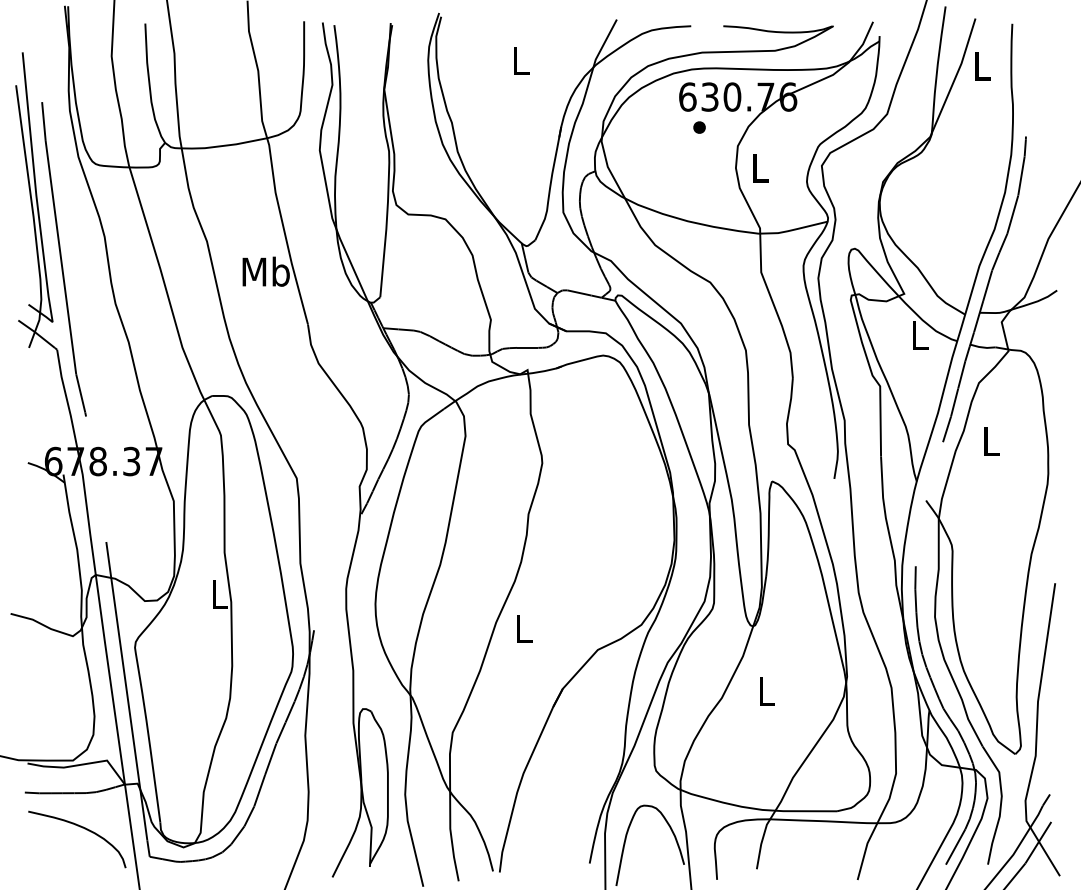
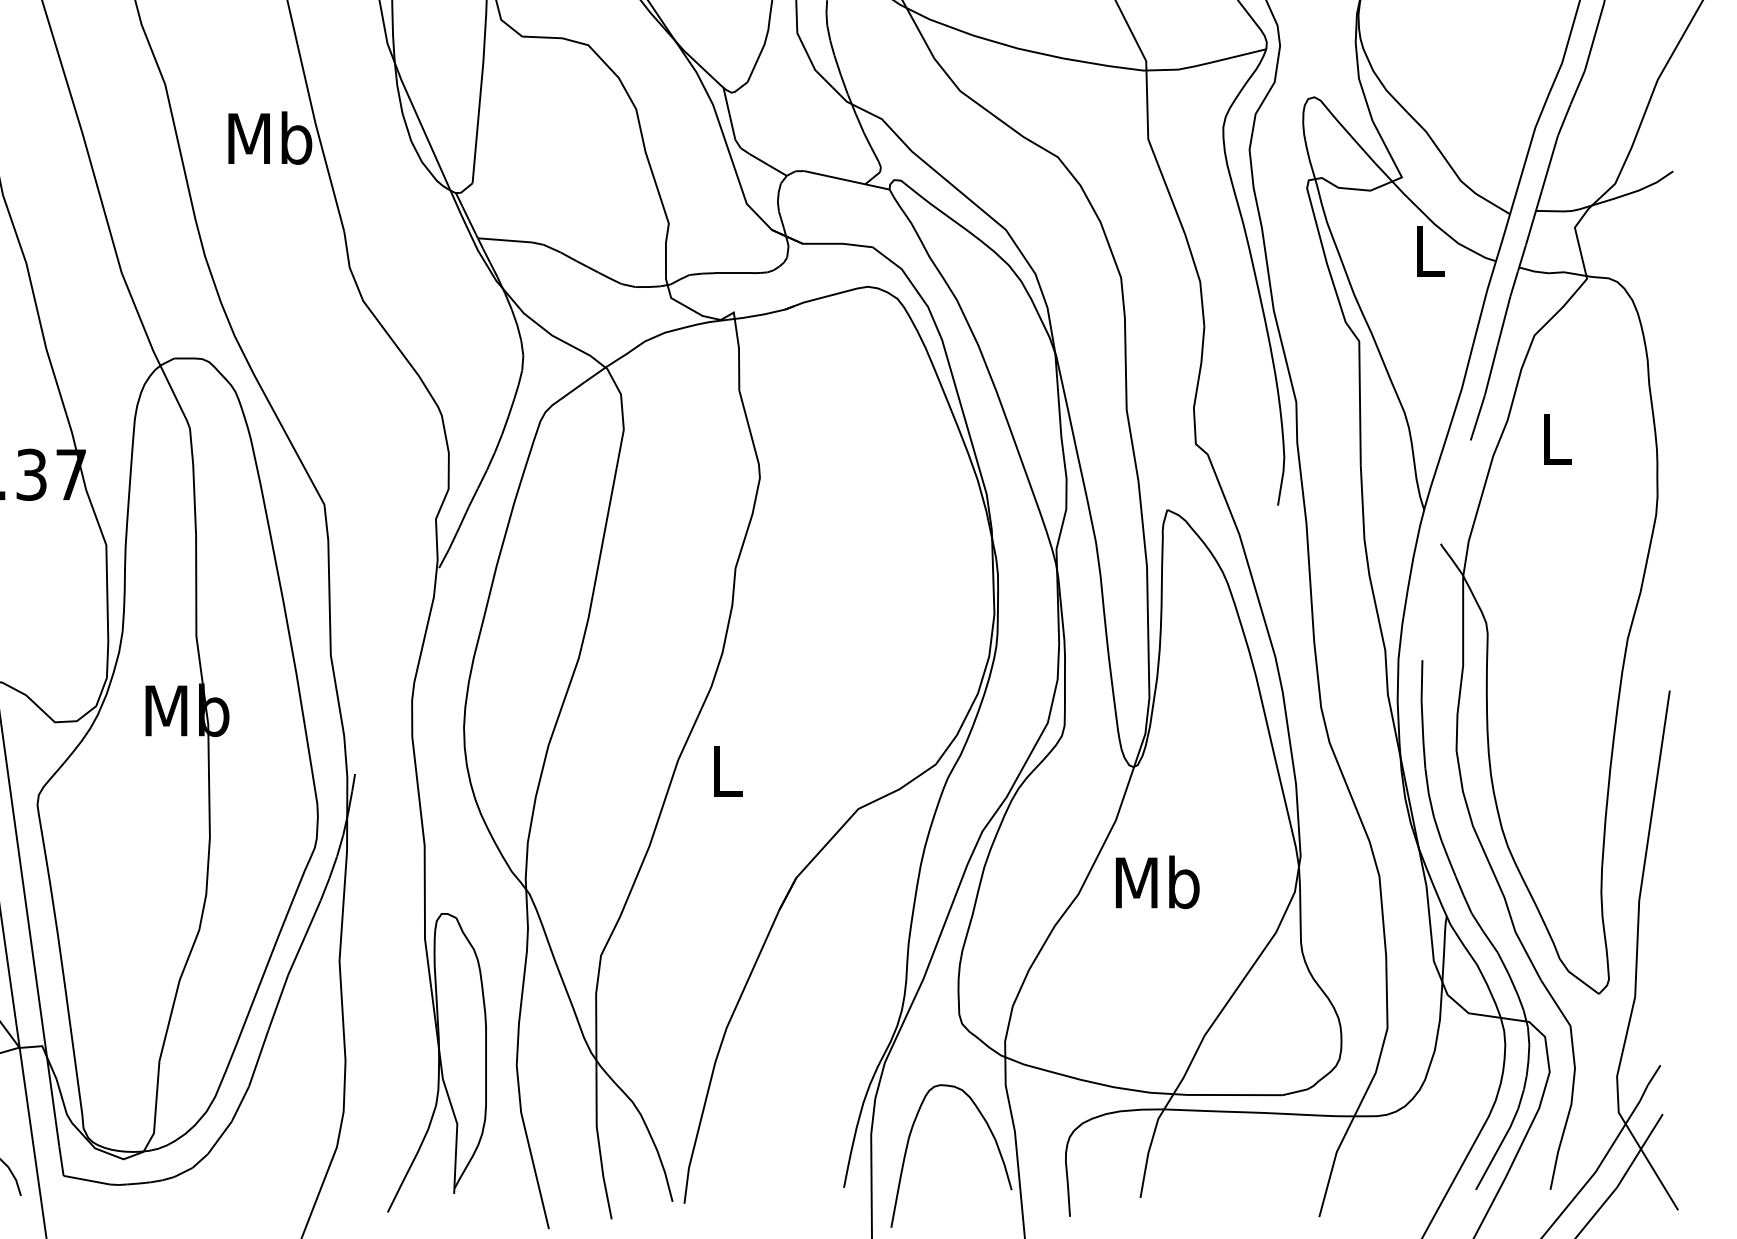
text: (219, 594) -> (187, 710), L -> Mb
text: (766, 691) -> (1157, 882), L -> Mb

